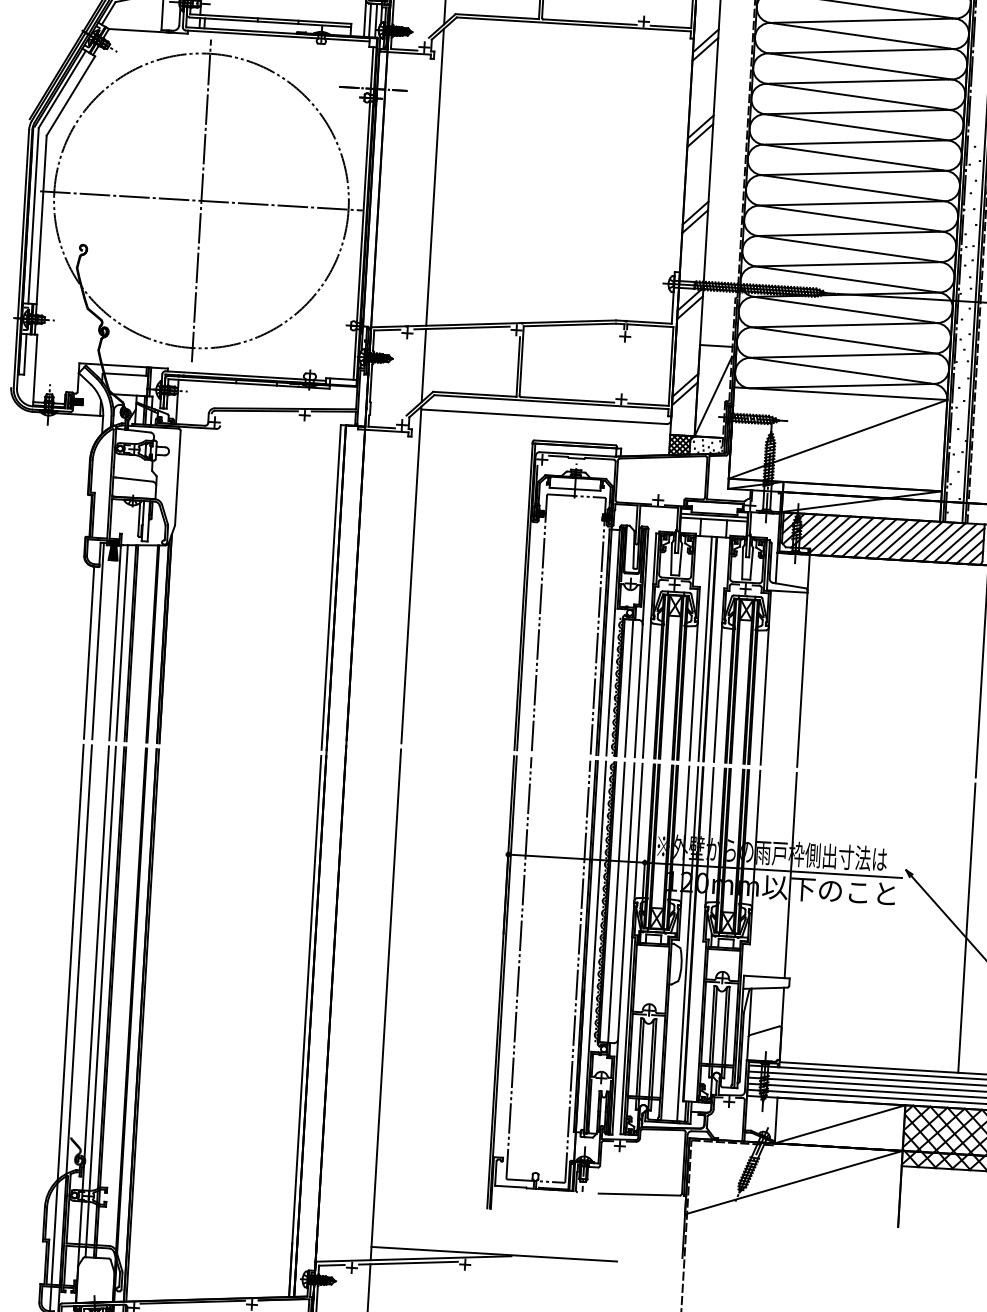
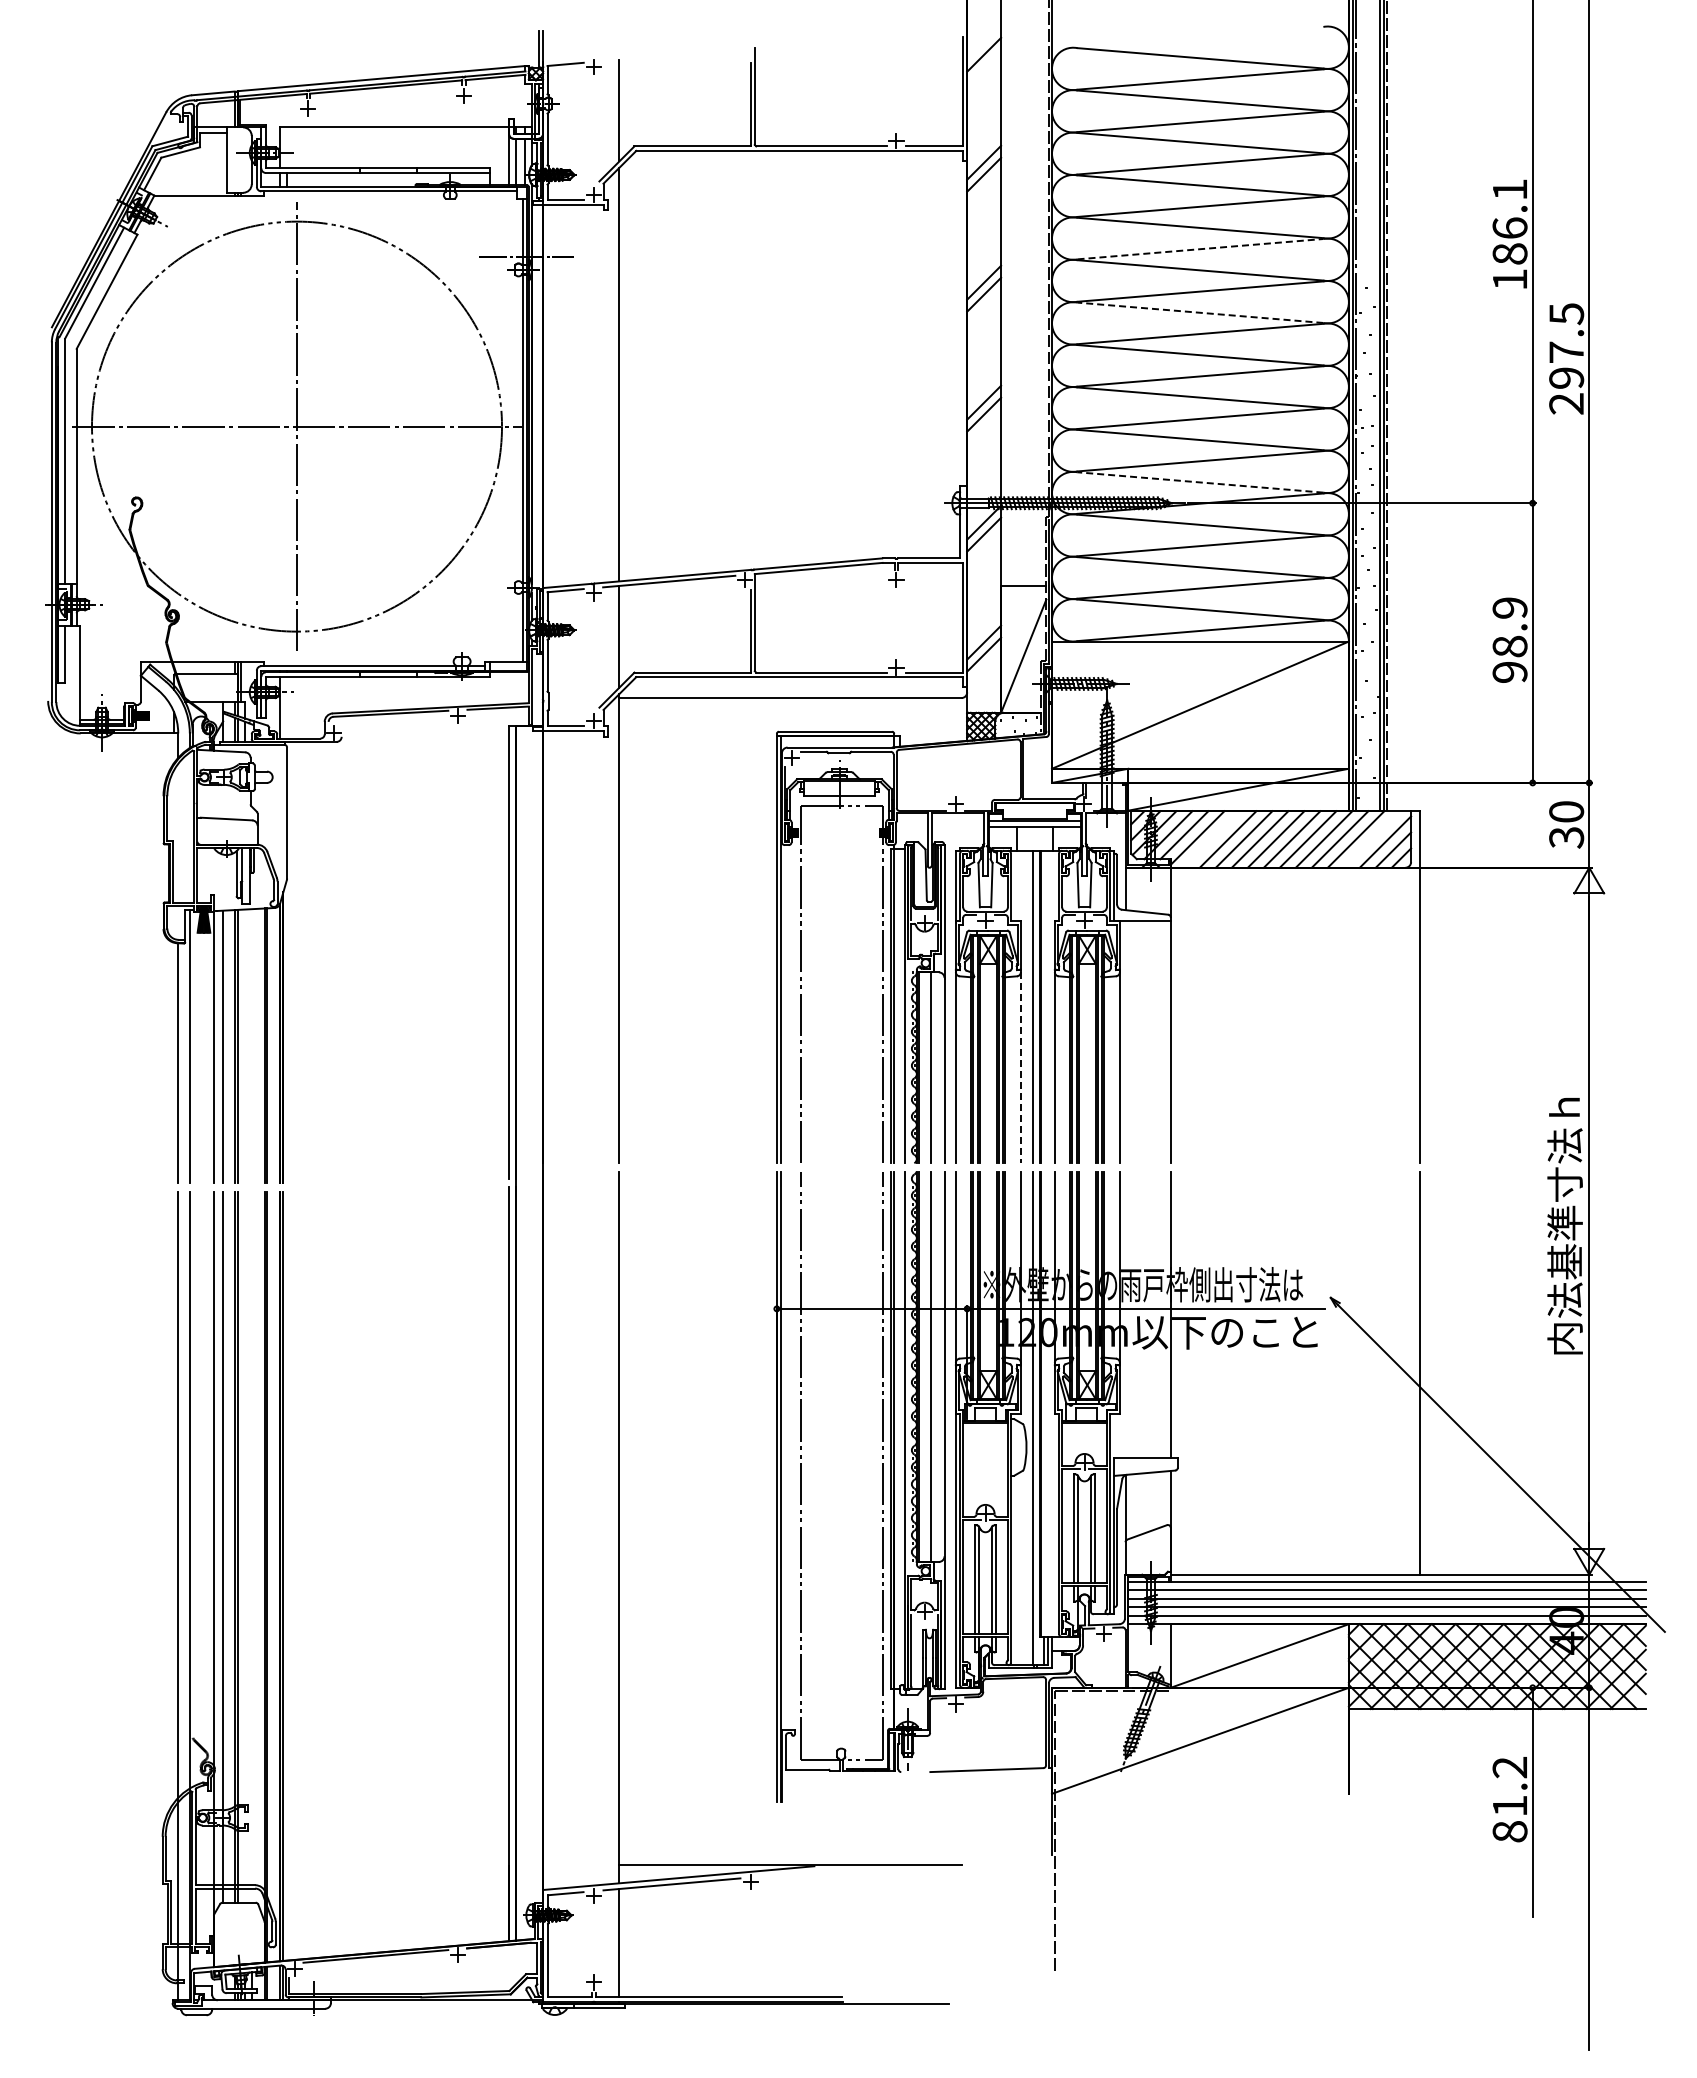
line: (857, 112) -> (1200, 249), solid -> dashed
line: (854, 157) -> (1199, 312), solid -> dashed
line: (846, 279) -> (1199, 482), solid -> dashed
line: (840, 536) -> (1211, 839), removed
line: (955, 543) -> (1371, 839), removed
line: (693, 691) -> (1020, 1067), solid -> dashed

